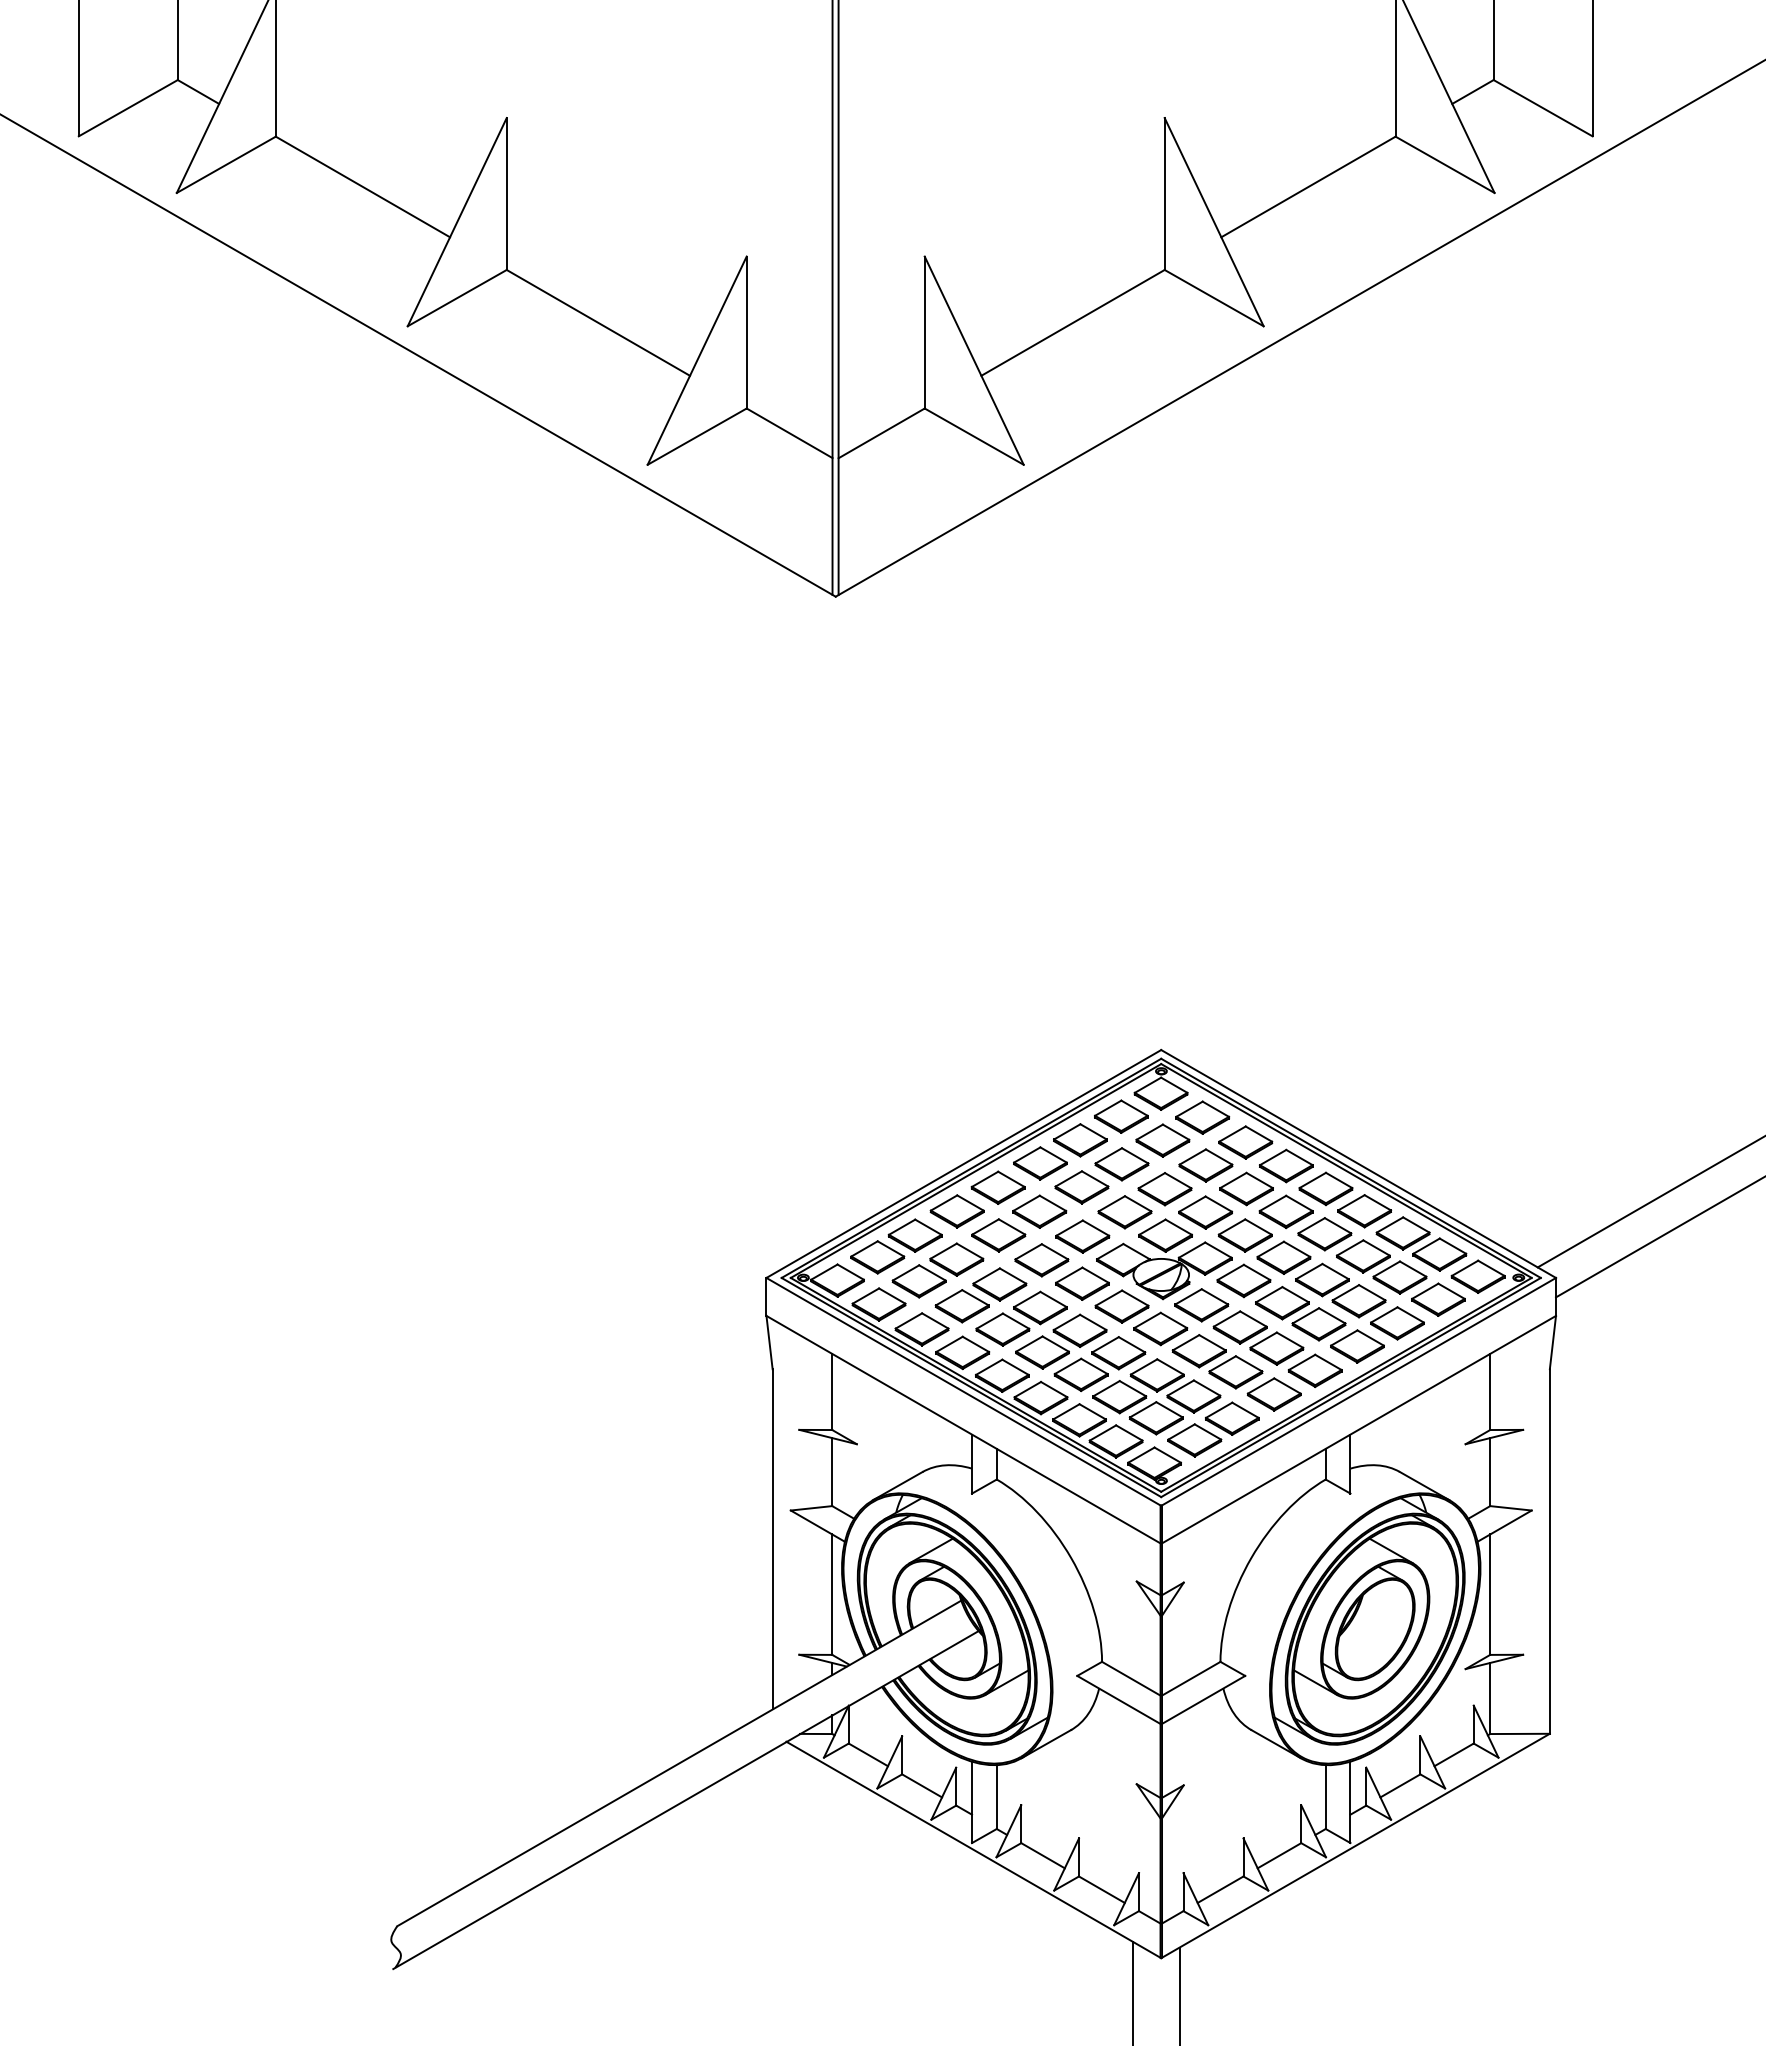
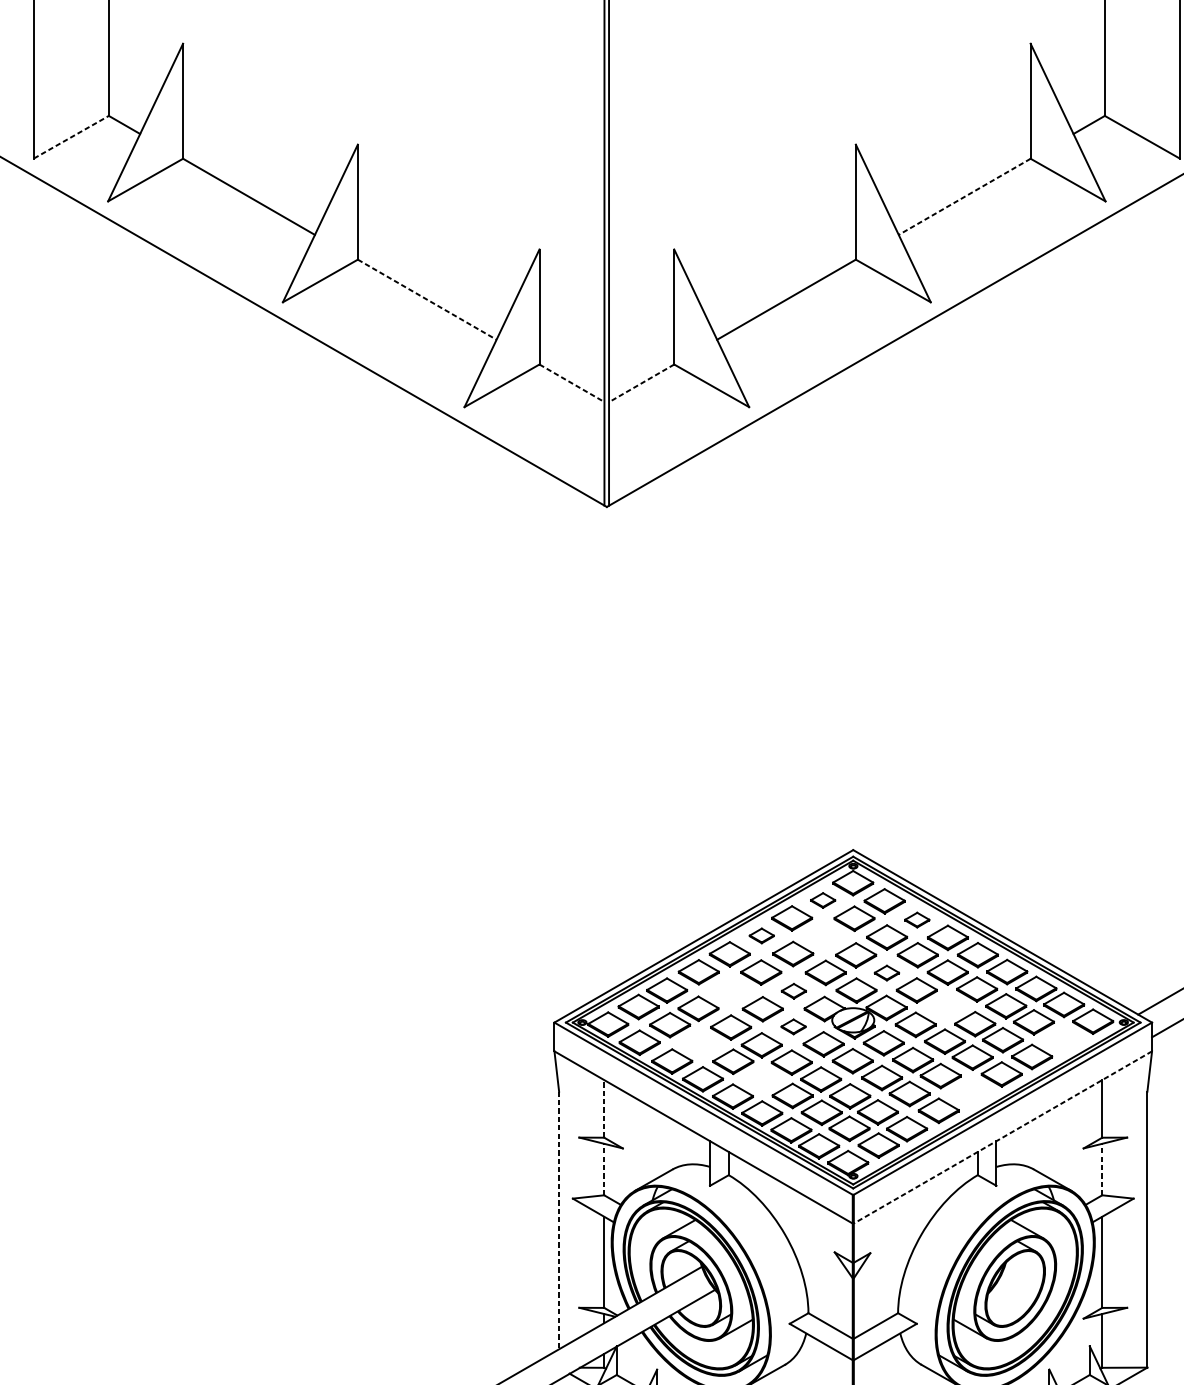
line: (128, 108) -> (71, 137), solid -> dashed
line: (1308, 186) -> (964, 196), solid -> dashed
line: (598, 322) -> (427, 299), solid -> dashed
line: (789, 433) -> (571, 383), solid -> dashed
line: (881, 433) -> (641, 383), solid -> dashed
part: (1121, 1116) -> (823, 900), size x0.6
part: (1245, 1142) -> (917, 920), size x0.6
part: (1040, 1163) -> (761, 935), size x0.6
part: (1121, 1164) -> (823, 936), removed
part: (1205, 1212) -> (886, 973), size x0.6
part: (998, 1235) -> (730, 990), removed
part: (1082, 1236) -> (793, 991), size x0.6
part: (1283, 1257) -> (945, 1007), removed
part: (1082, 1283) -> (793, 1026), size x0.6
part: (1438, 1299) -> (1063, 1038), removed
part: (961, 1306) -> (702, 1044), removed
part: (1042, 1352) -> (763, 1079), removed
part: (1314, 1370) -> (969, 1092), removed
line: (832, 1391) -> (604, 1108), solid -> dashed
line: (1358, 1429) -> (1002, 1137), solid -> dashed
line: (832, 1471) -> (604, 1169), solid -> dashed
line: (1490, 1471) -> (1102, 1169), solid -> dashed
line: (772, 1539) -> (559, 1220), solid -> dashed

